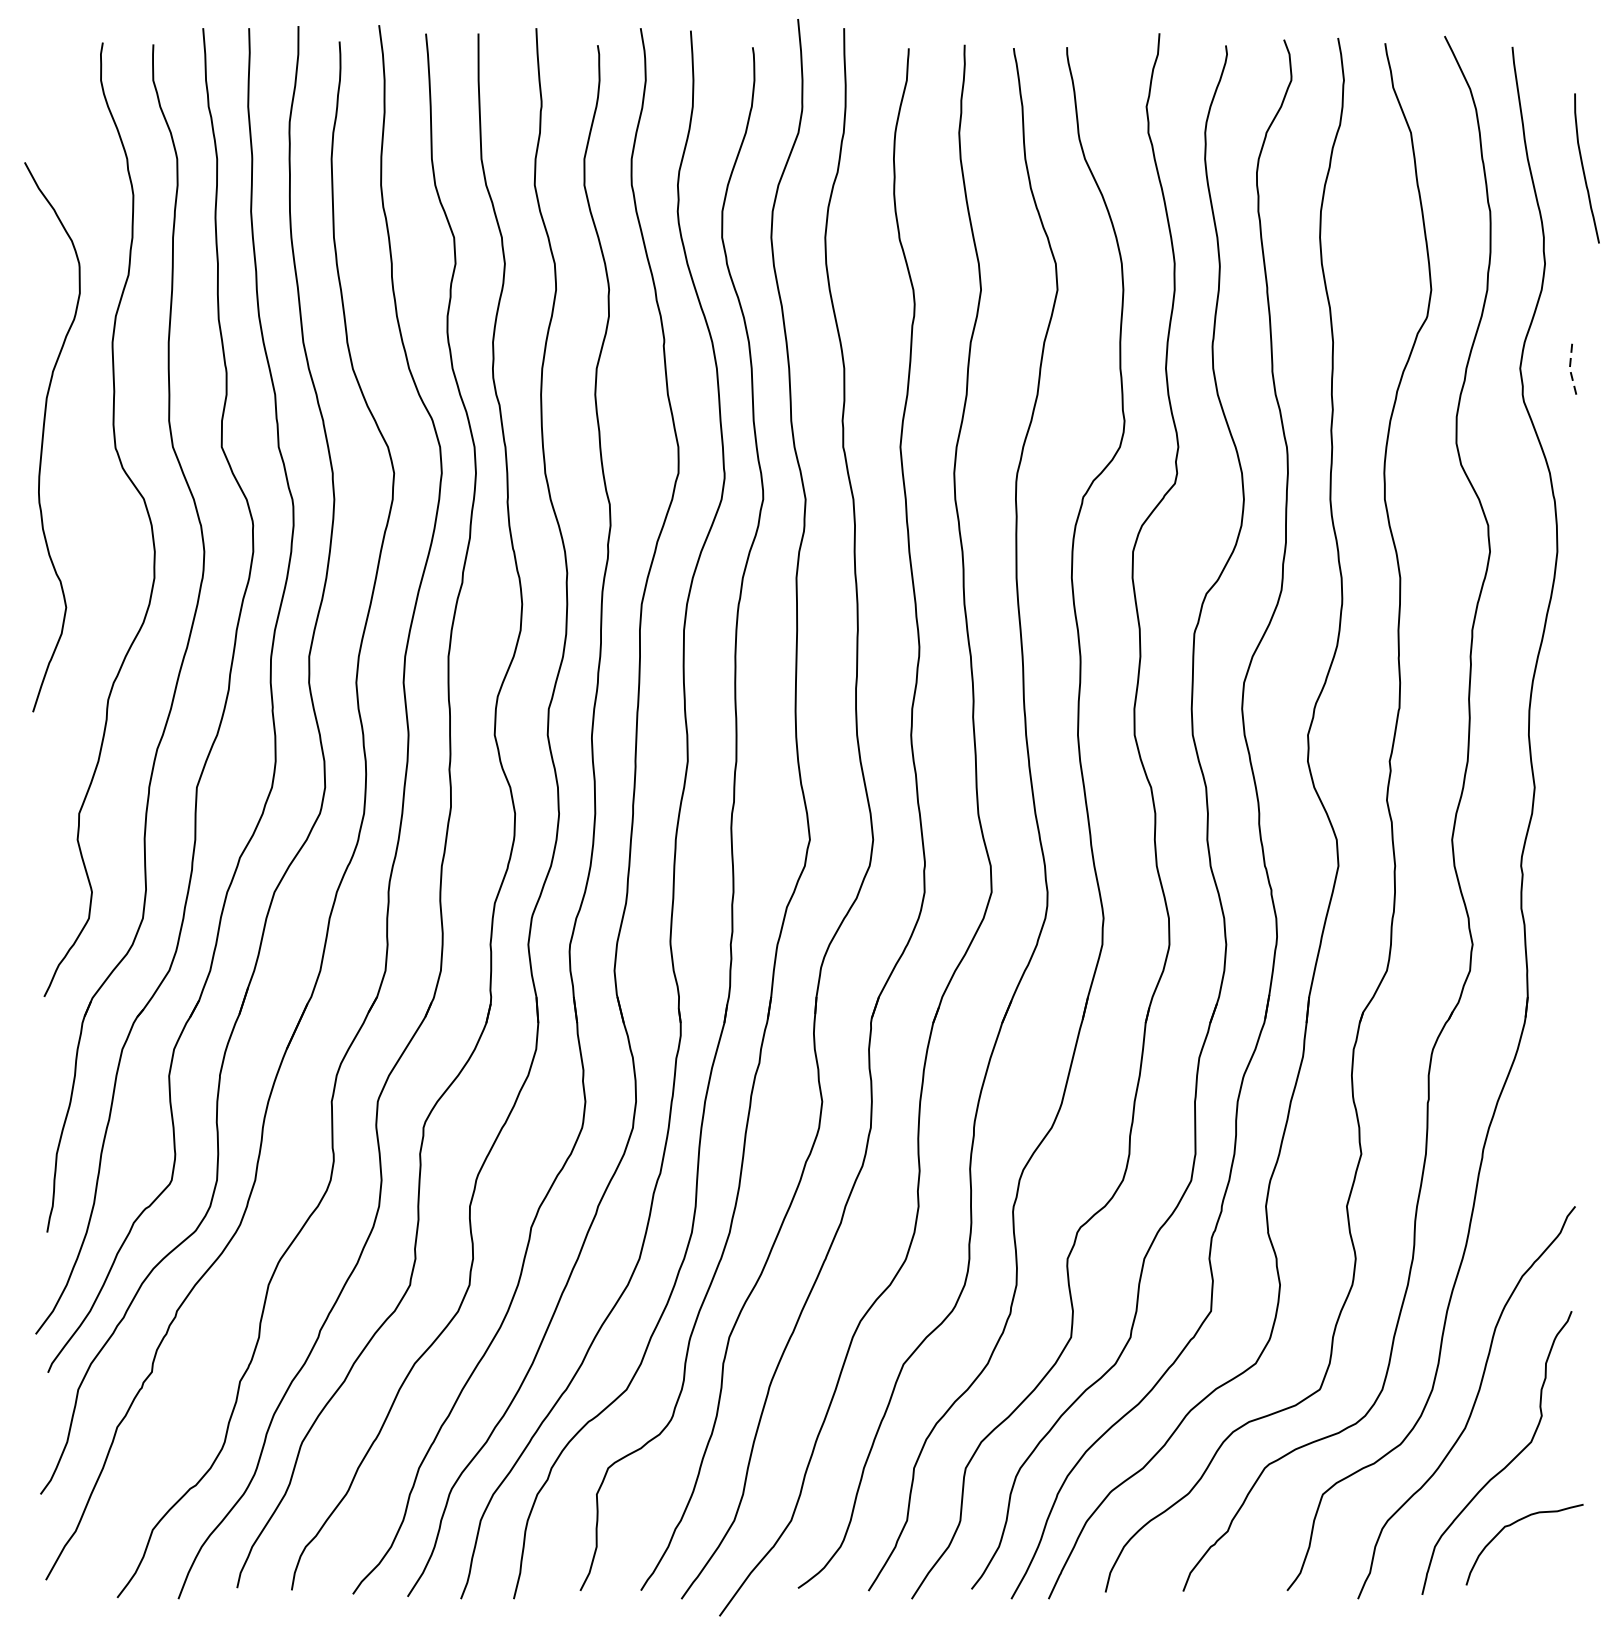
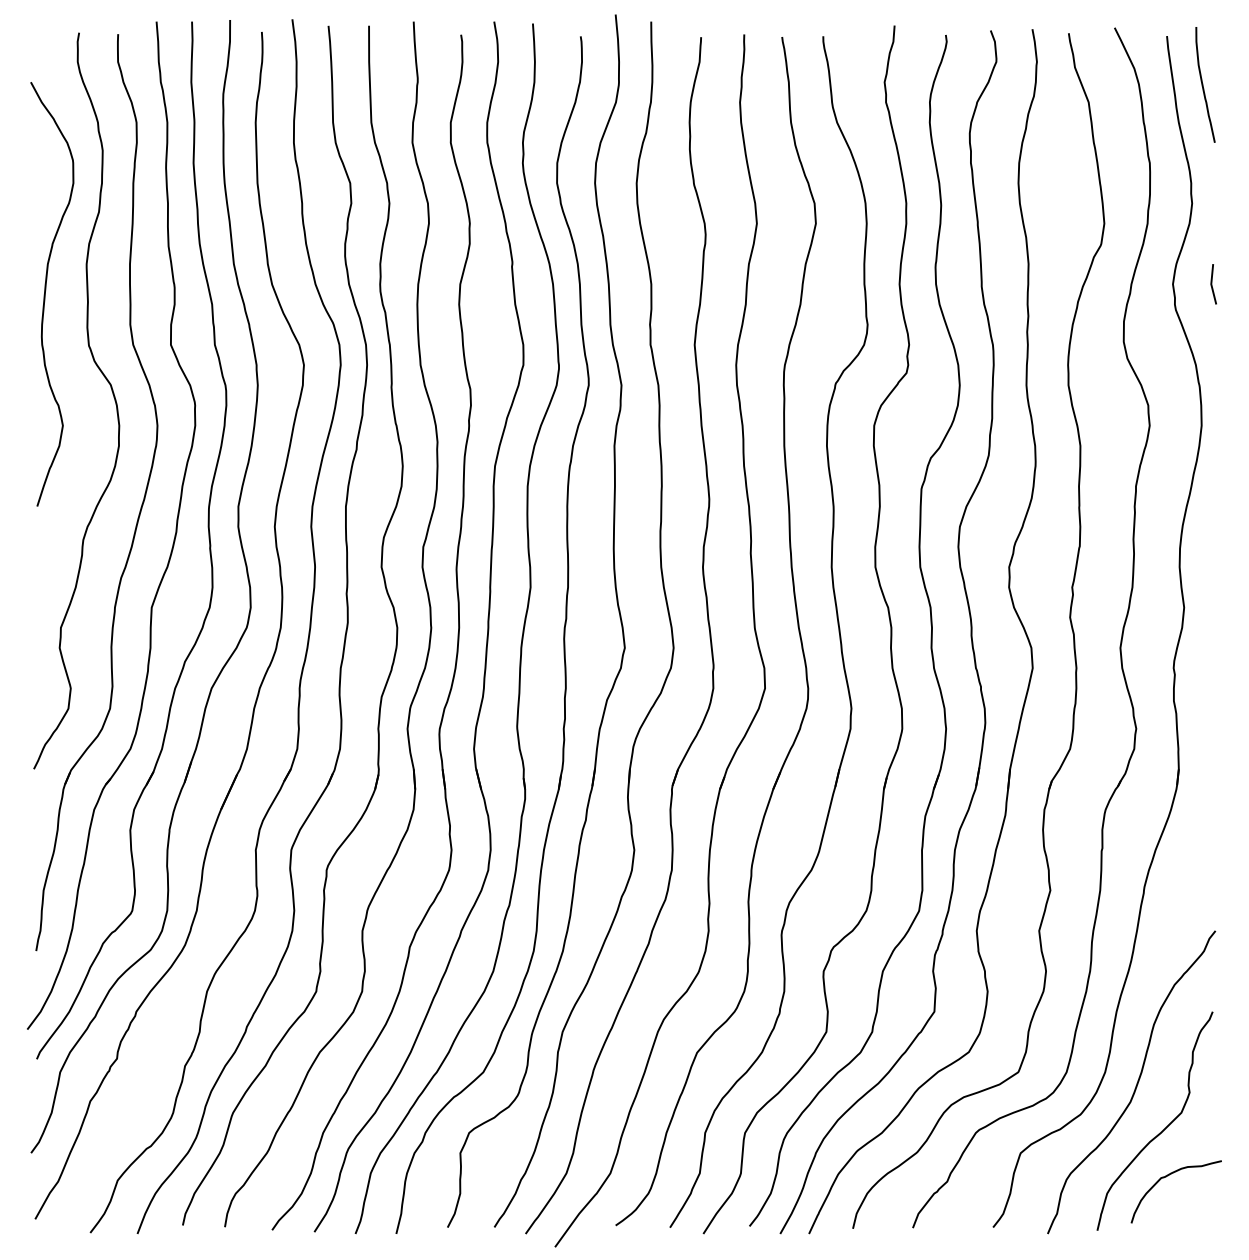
curve: (1584, 167) -> (1203, 84), moved
line: (1570, 368) -> (1211, 284), dashed -> solid
curve: (43, 437) -> (45, 294), moved

